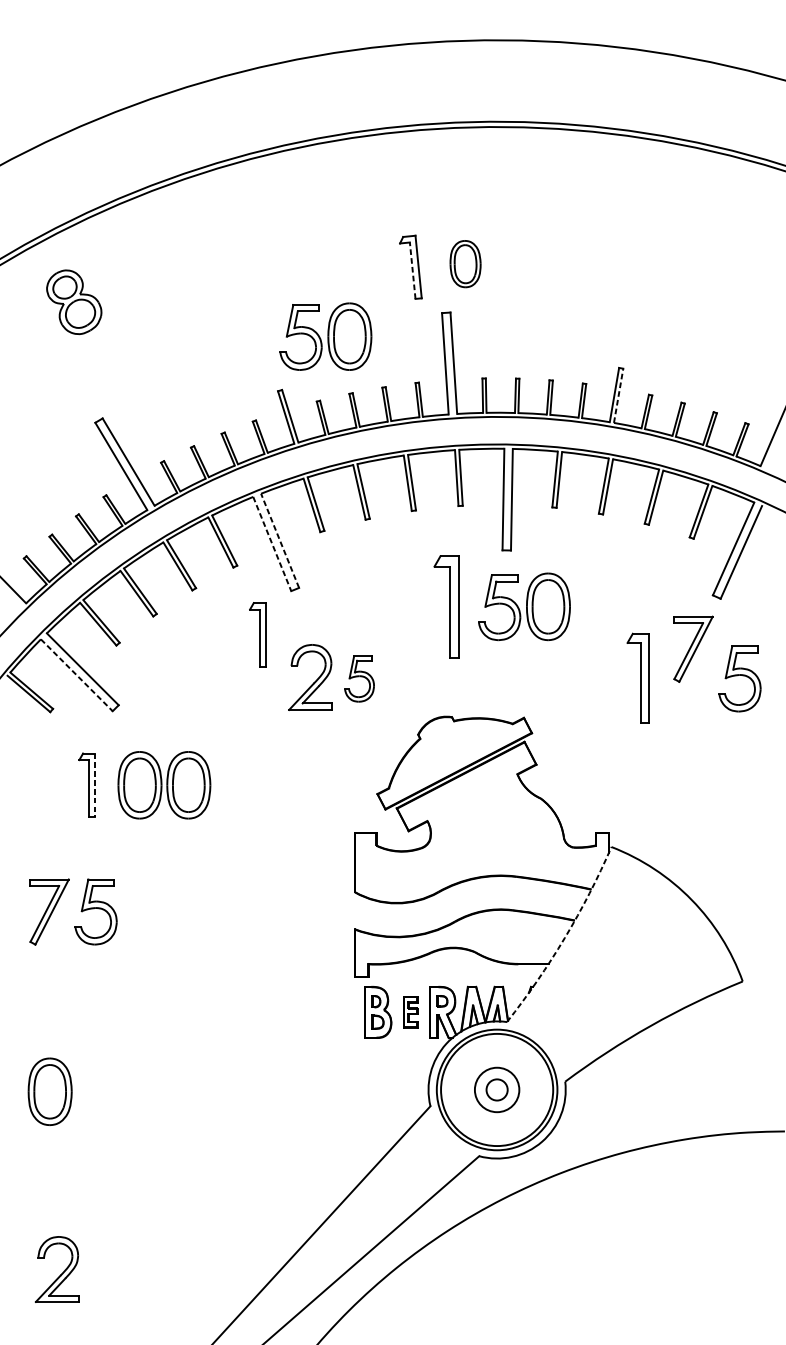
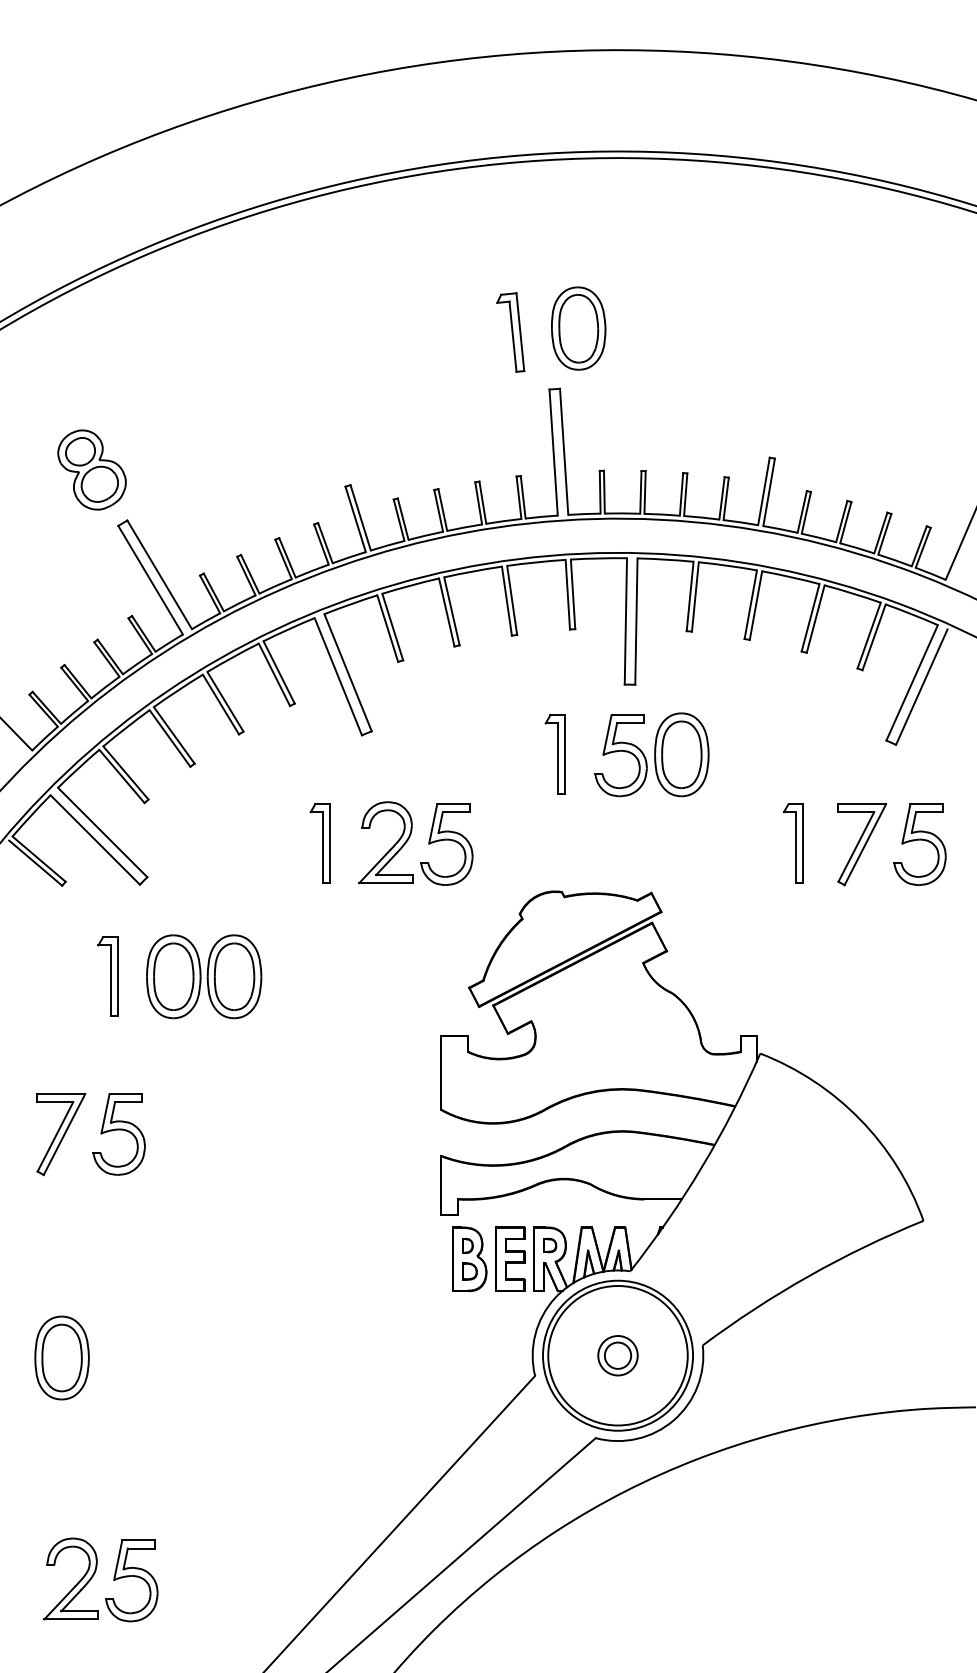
part: (465, 264) -> (578, 328), size x1.43
line: (412, 270) -> (512, 336), dashed -> solid
part: (73, 301) -> (91, 469), moved
part: (325, 336) -> (404, 418), removed
line: (618, 395) -> (769, 491), dashed -> solid
line: (279, 540) -> (347, 672), dashed -> solid
line: (272, 544) -> (338, 677), dashed -> solid
part: (446, 606) -> (554, 754), size x0.62
part: (257, 634) -> (319, 843), moved
part: (693, 649) -> (862, 844), moved
line: (77, 675) -> (95, 840), dashed -> solid
part: (359, 678) -> (446, 844), size x1.43
part: (637, 678) -> (792, 843), size x0.71
line: (94, 785) -> (117, 977), dashed -> solid
arc: (565, 937) -> (702, 1166), dashed -> solid
part: (410, 1011) -> (510, 1258), size x1.67
circle: (496, 1089) -> (617, 1355), size x0.71
part: (105, 1270) -> (131, 1580), added

